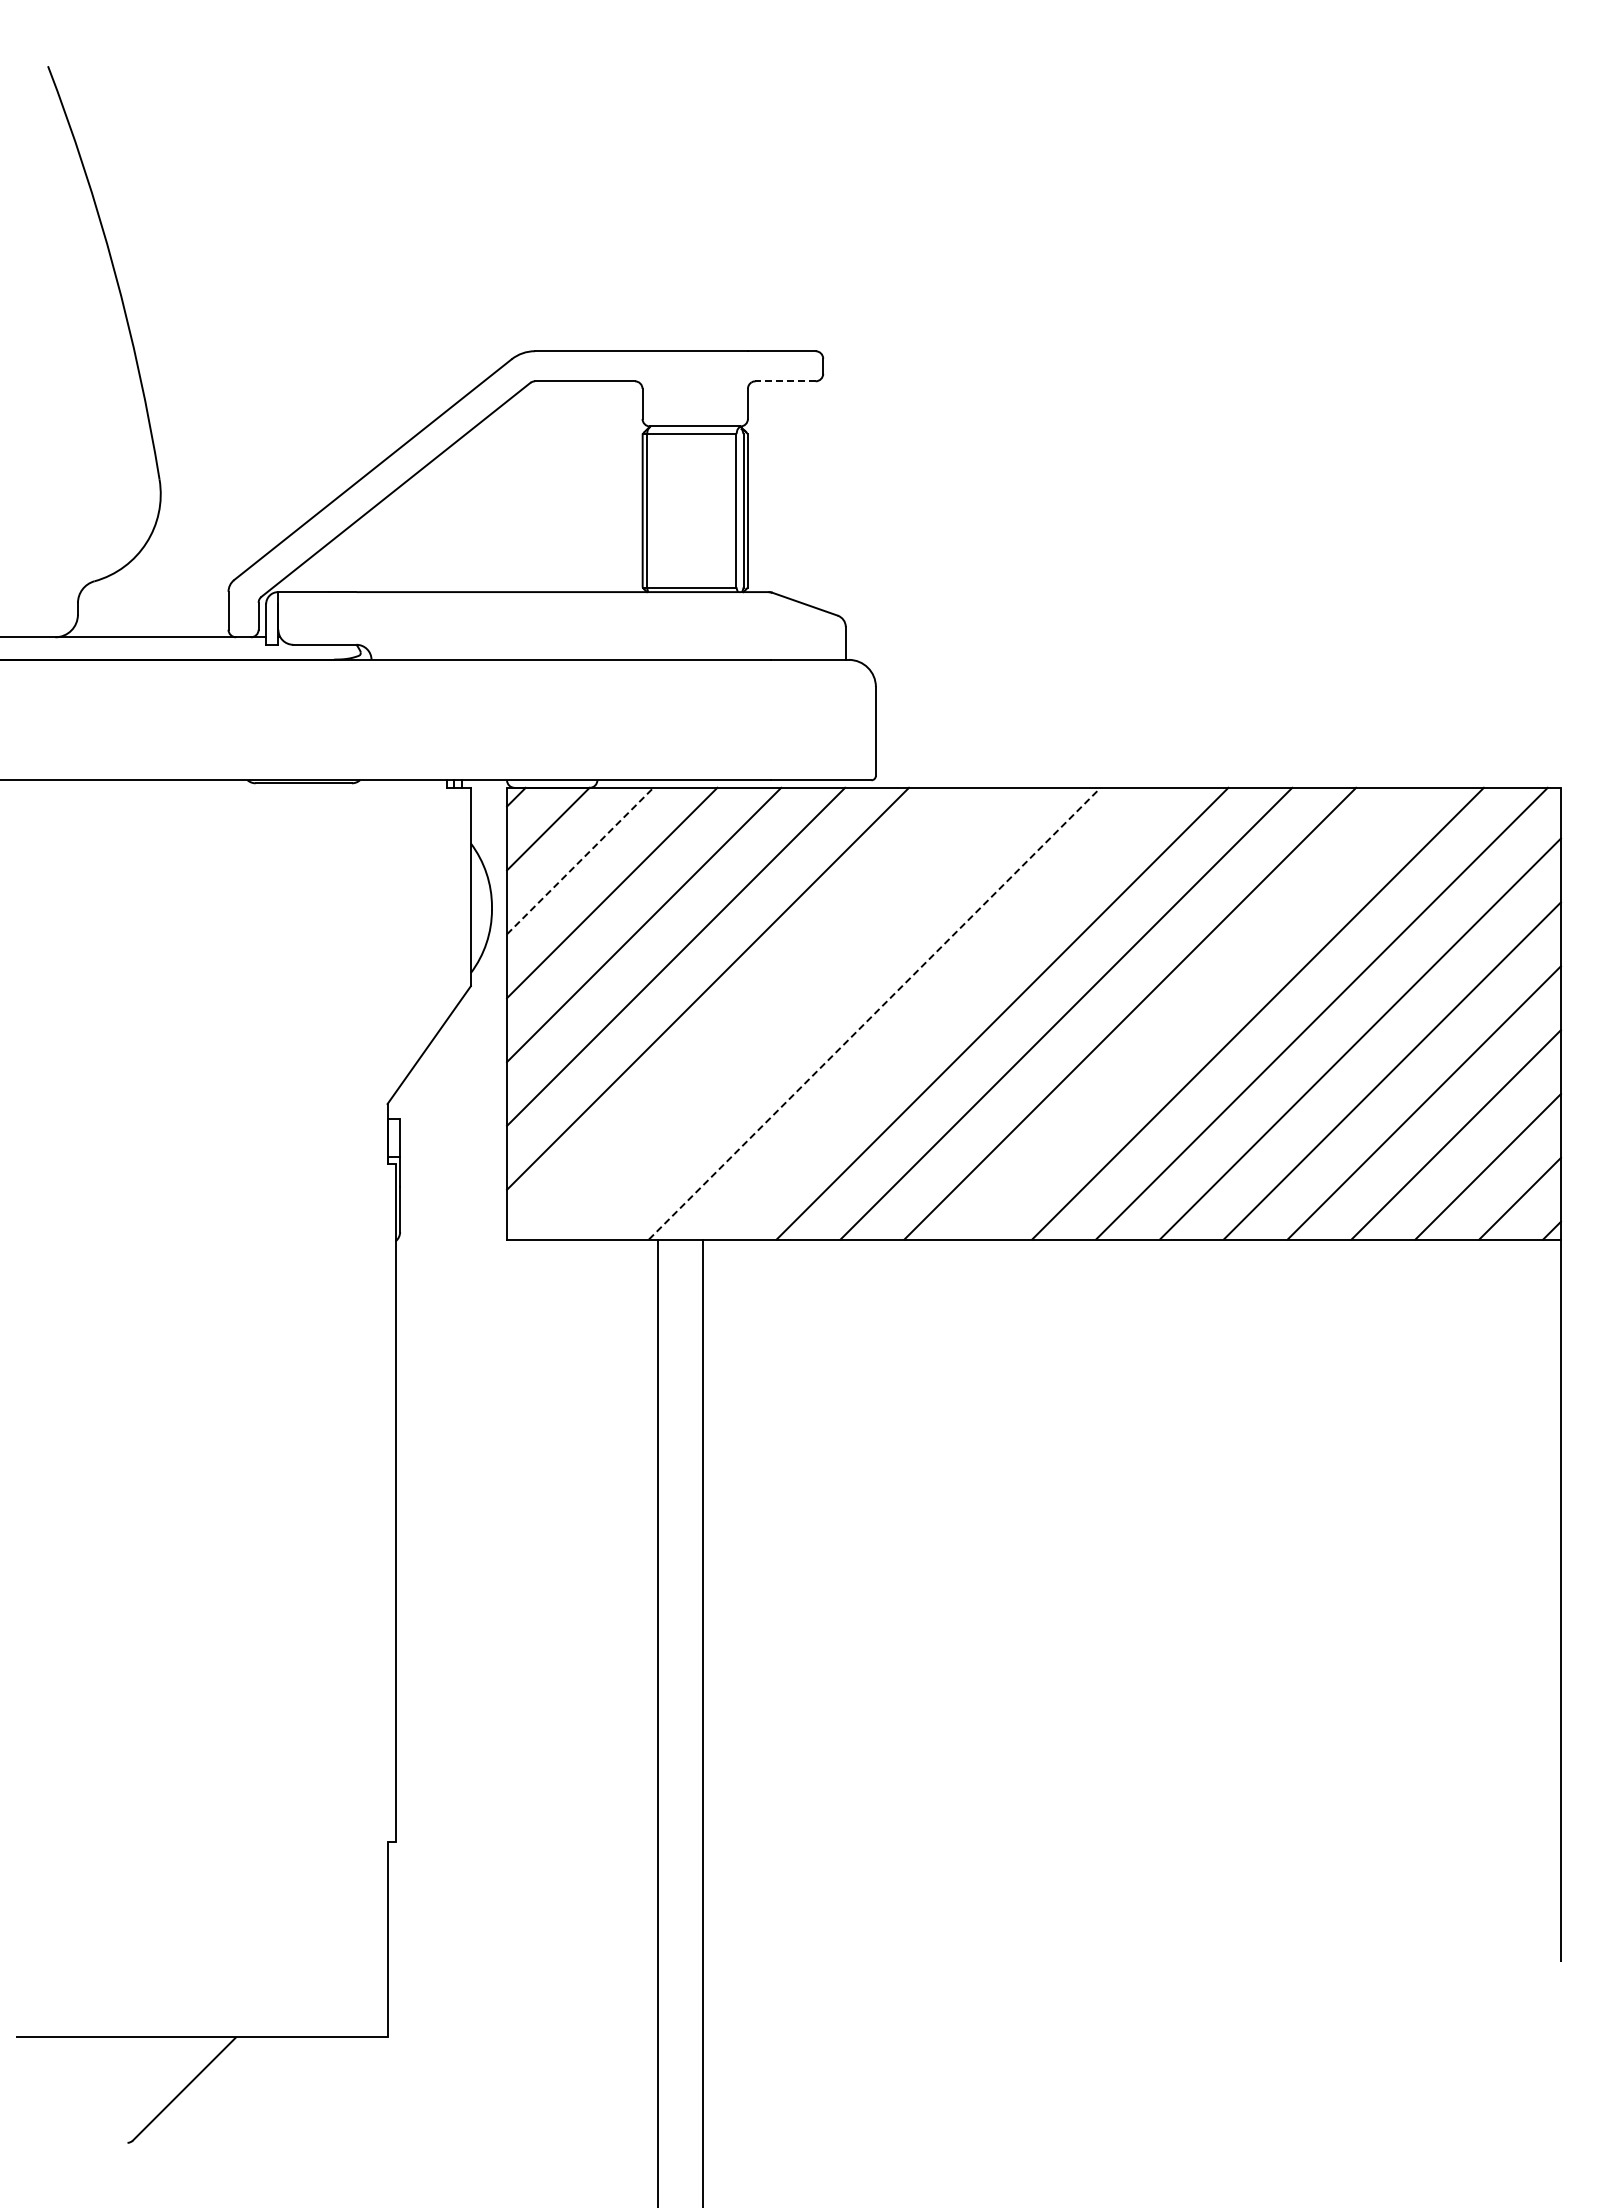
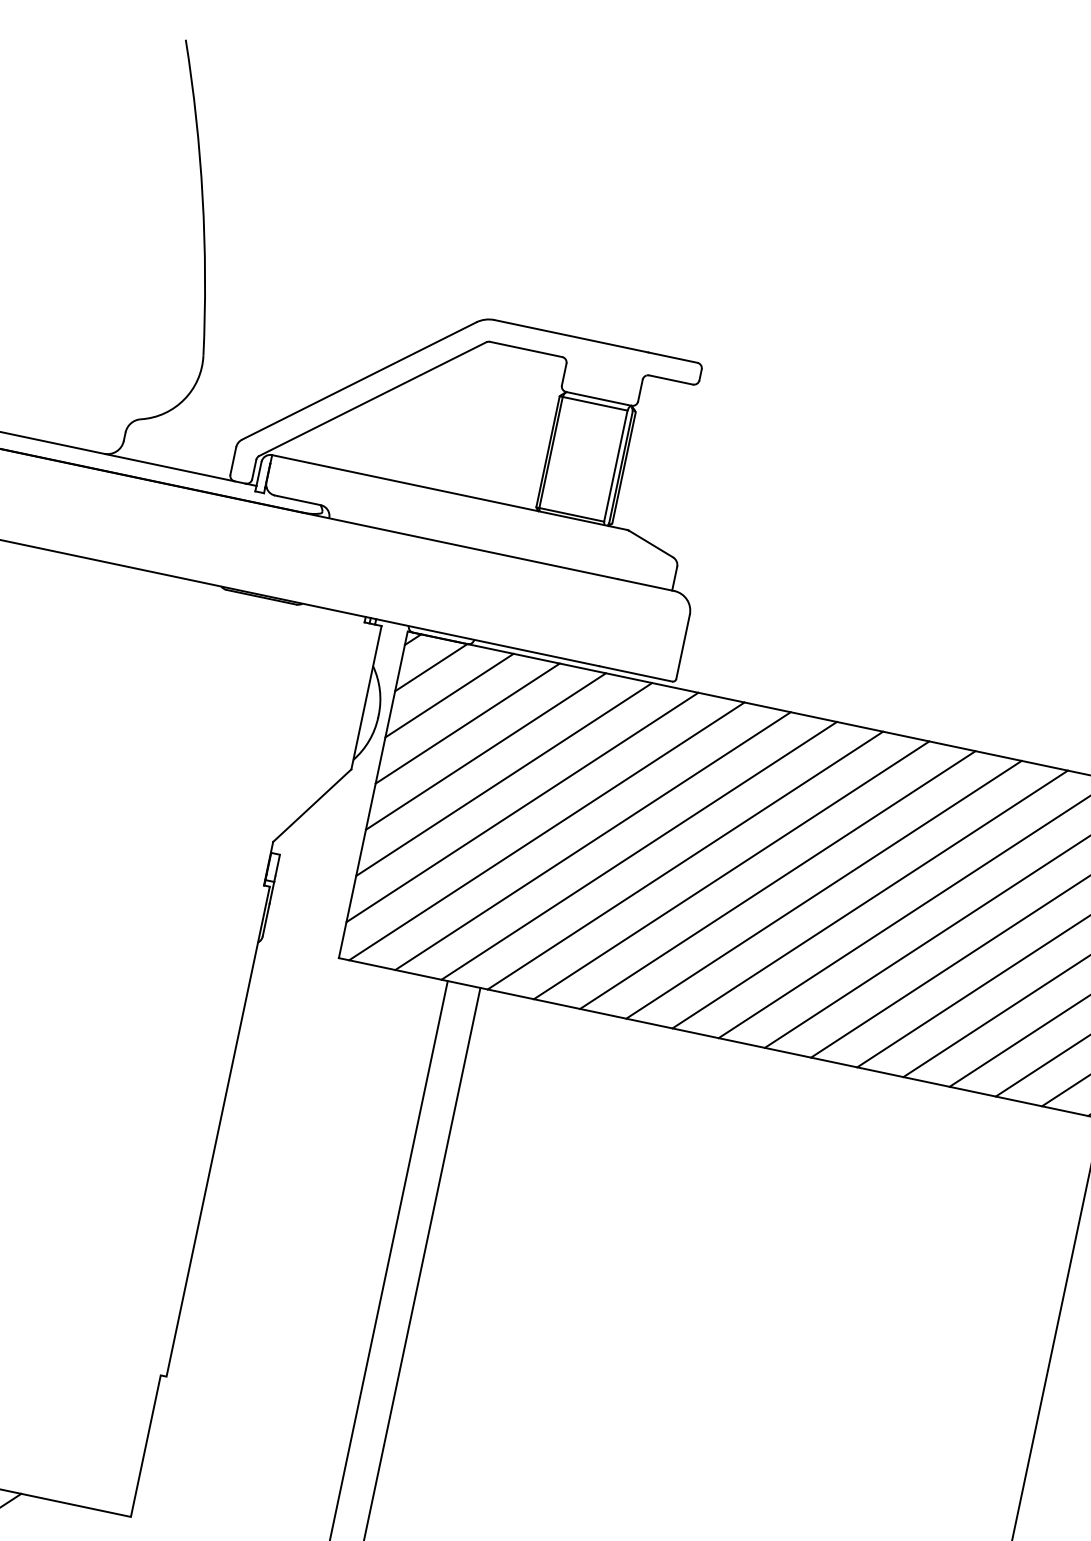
line: (785, 381) -> (671, 380), dashed -> solid
line: (580, 861) -> (449, 695), dashed -> solid
line: (746, 1013) -> (546, 831), added
line: (810, 1013) -> (592, 840), added
line: (875, 1013) -> (639, 850), dashed -> solid
line: (938, 1013) -> (685, 860), added
line: (1194, 1013) -> (870, 899), added

